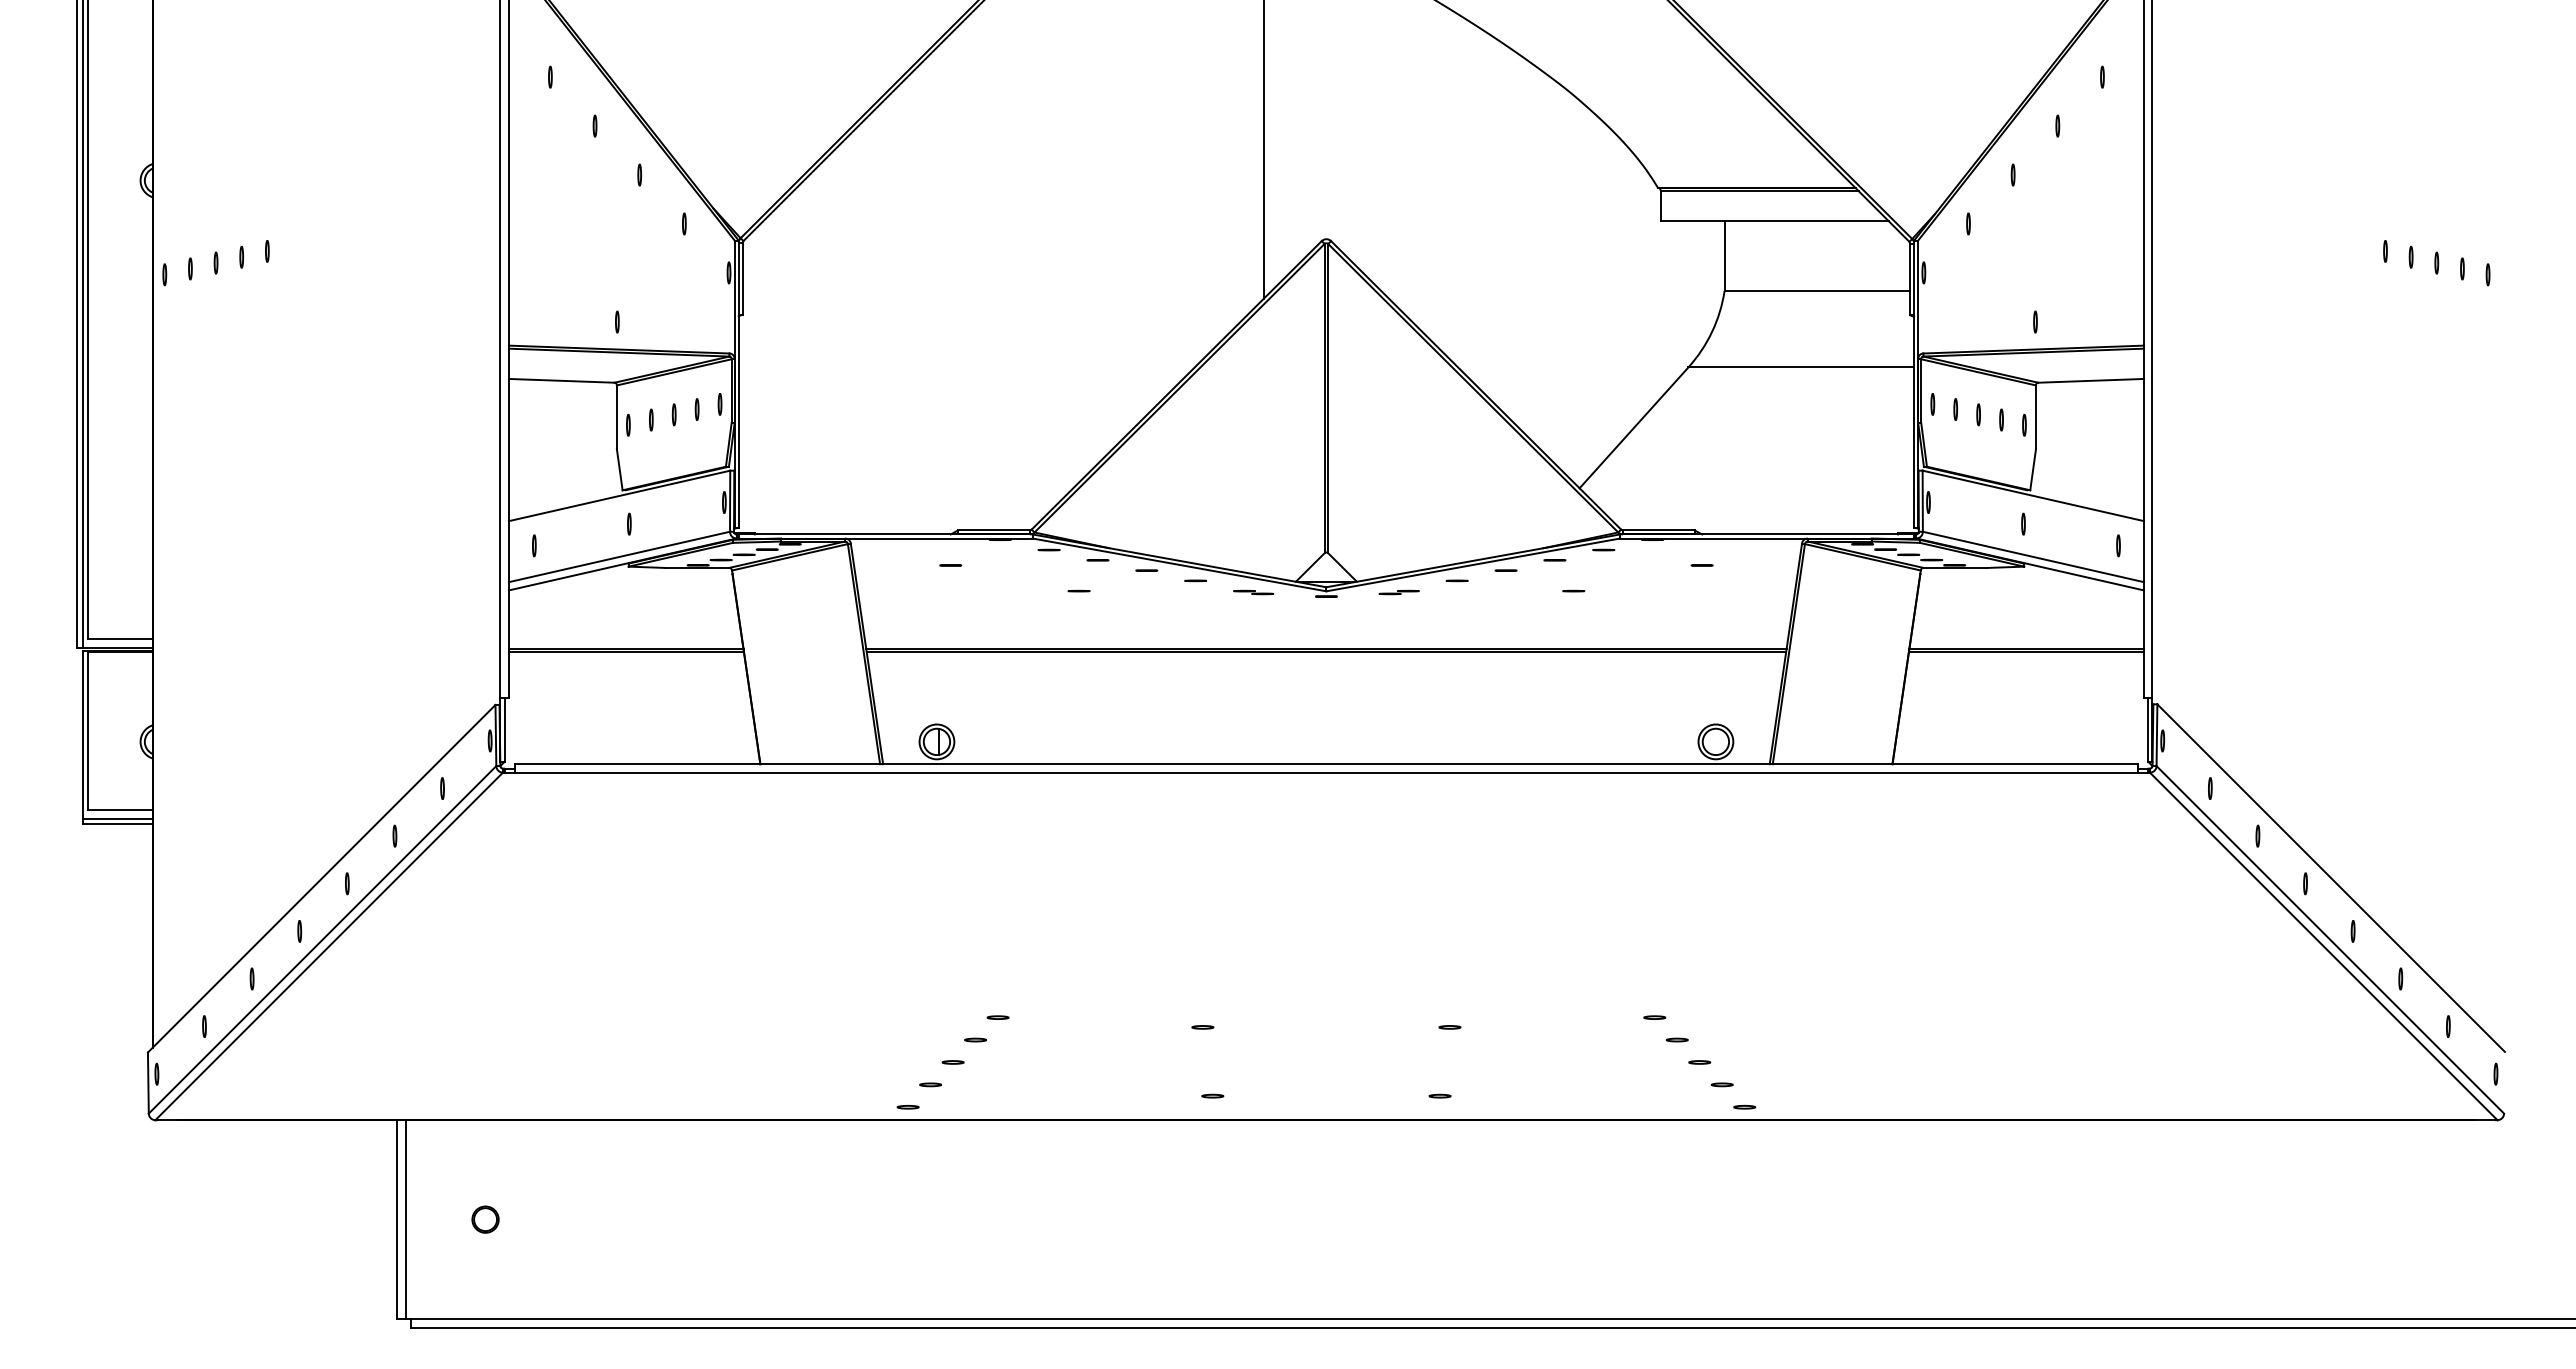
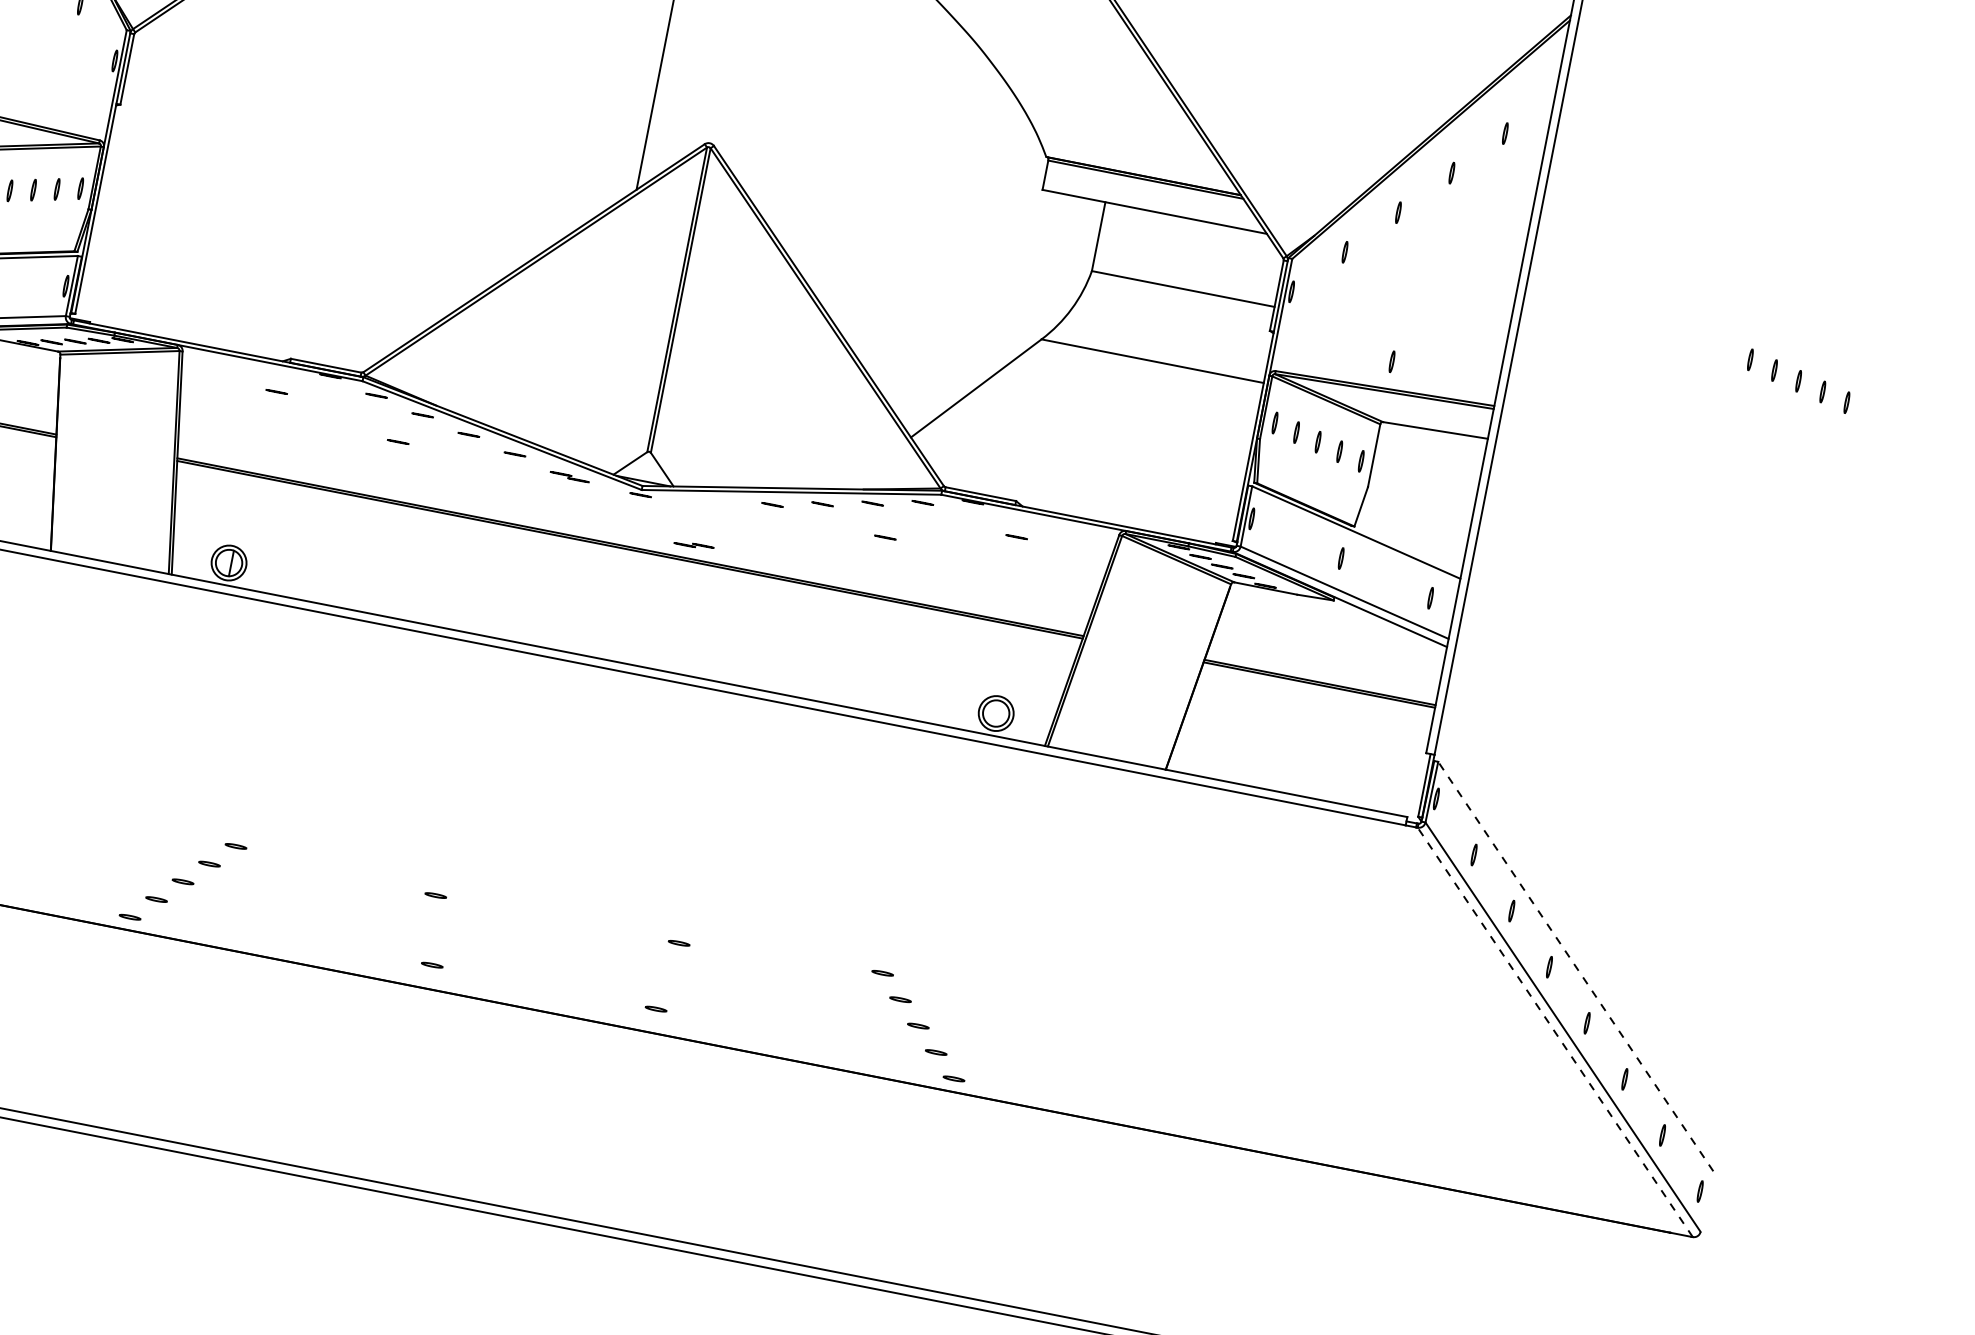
part: (1398, 592) -> (693, 545), moved
line: (2331, 878) -> (1576, 967), solid -> dashed
line: (2323, 946) -> (1555, 1032), solid -> dashed

